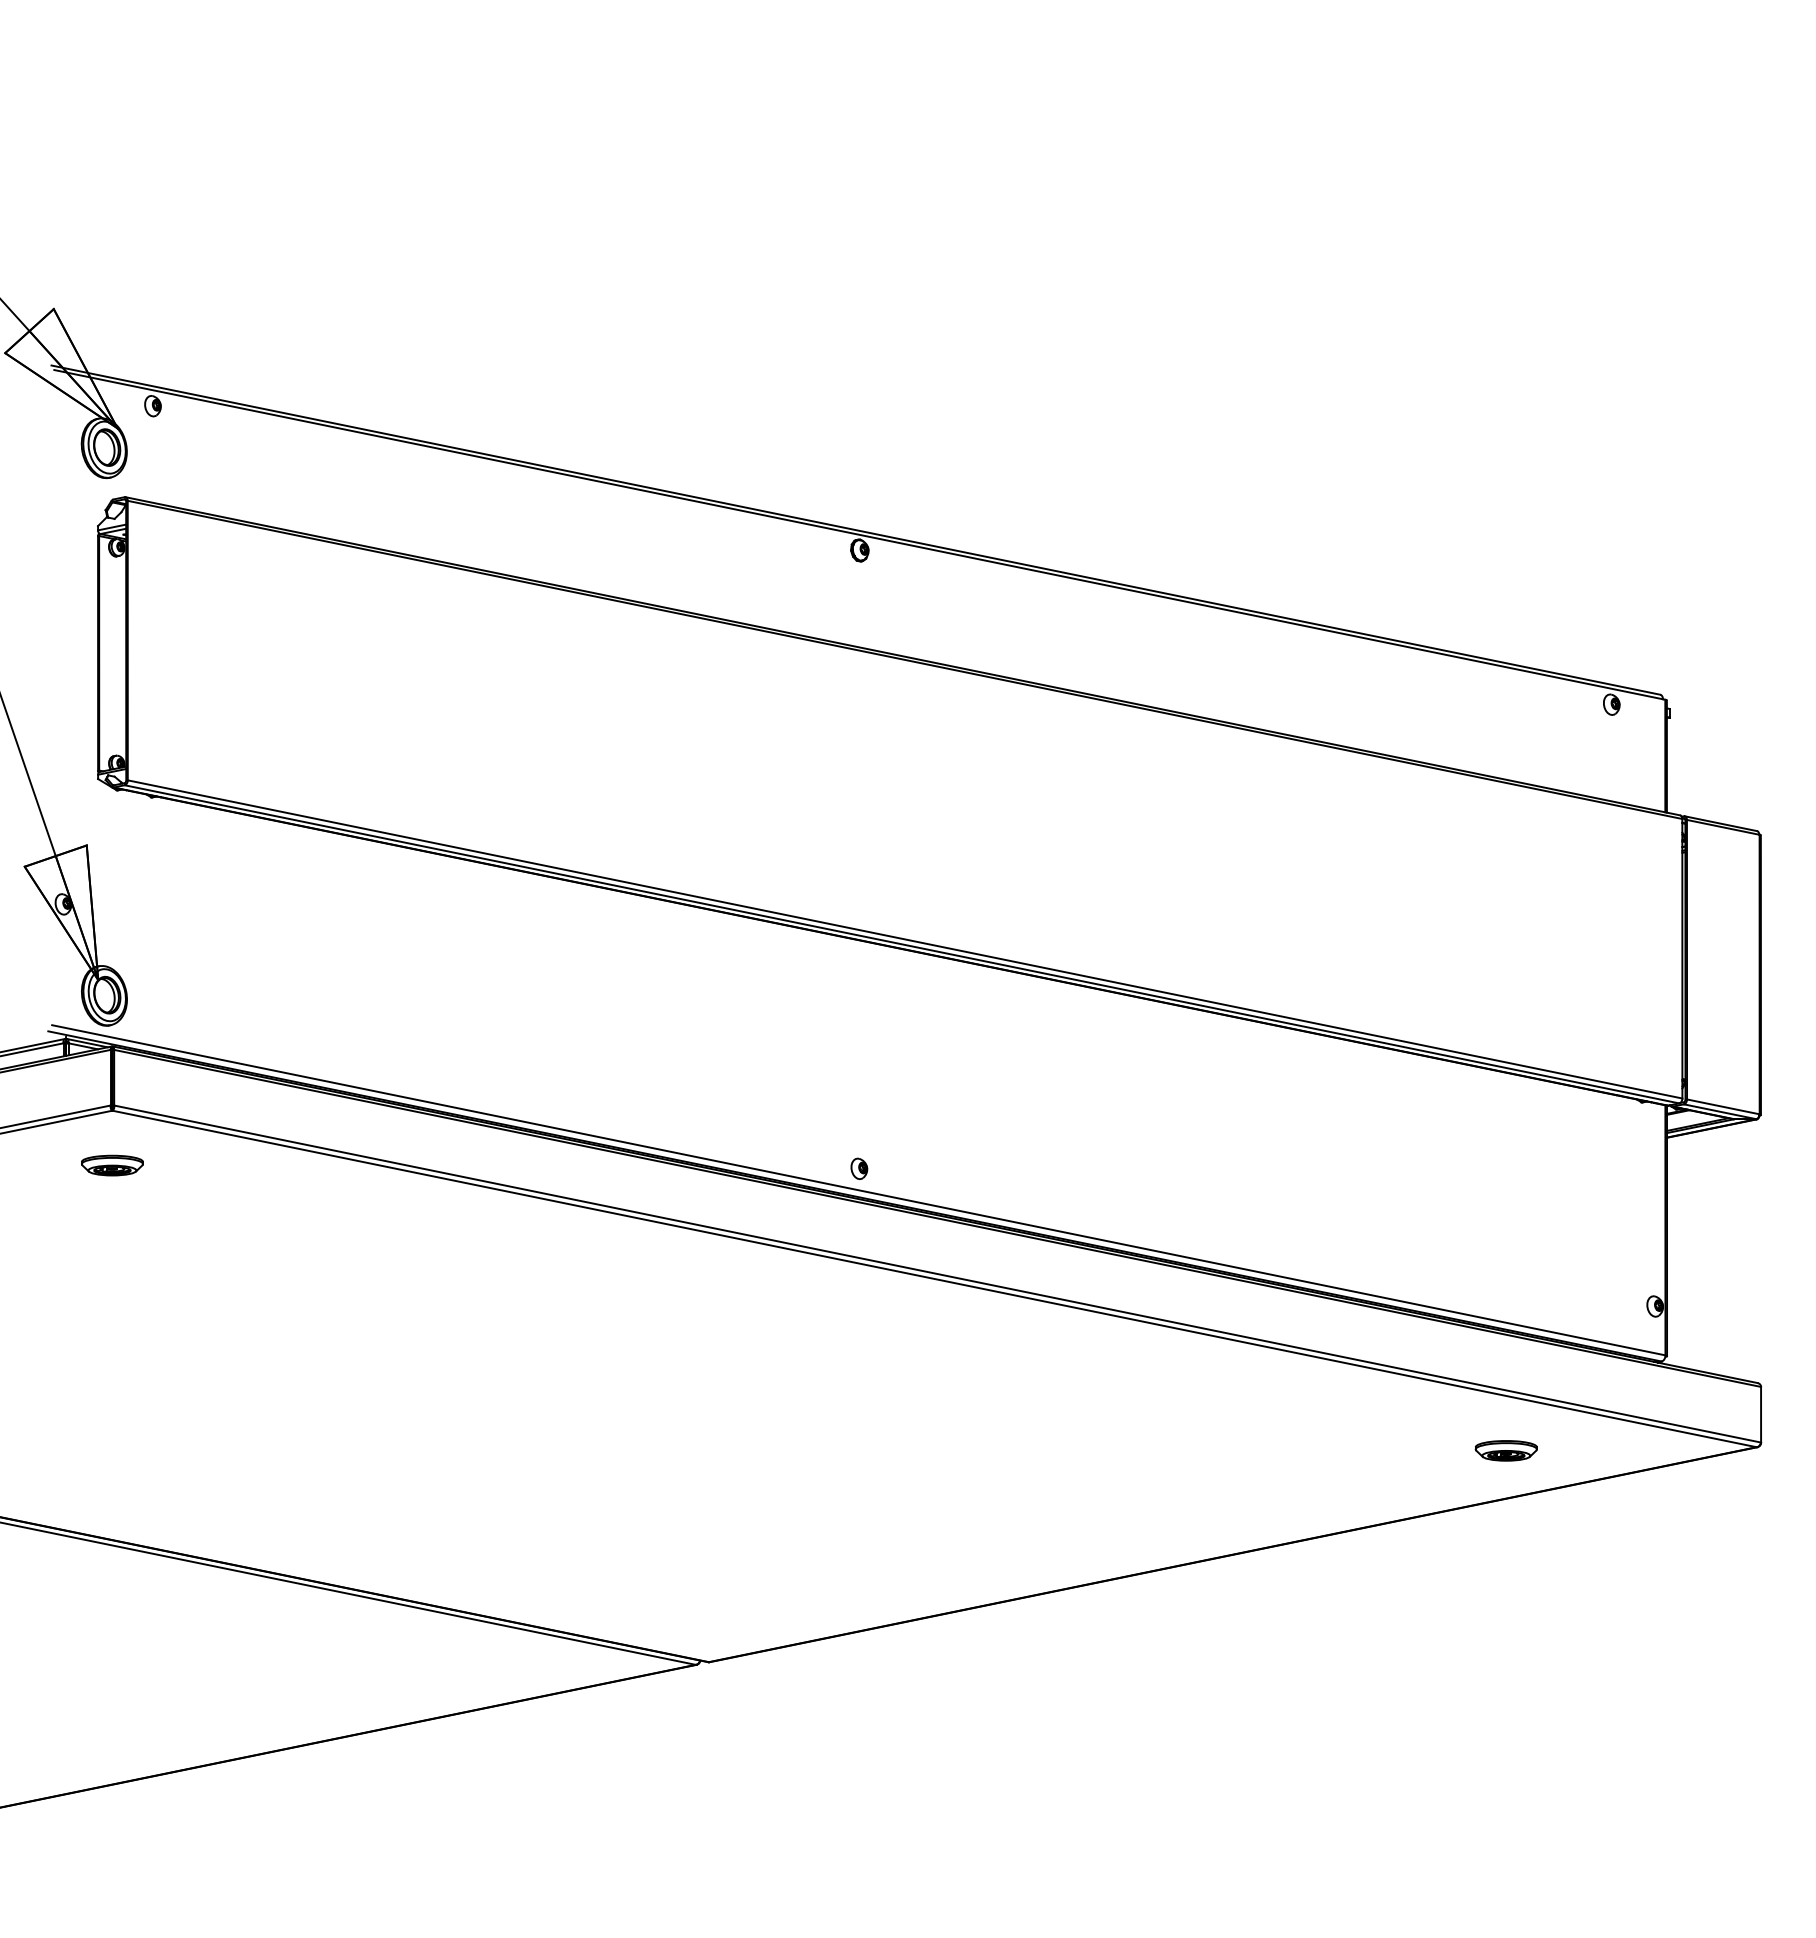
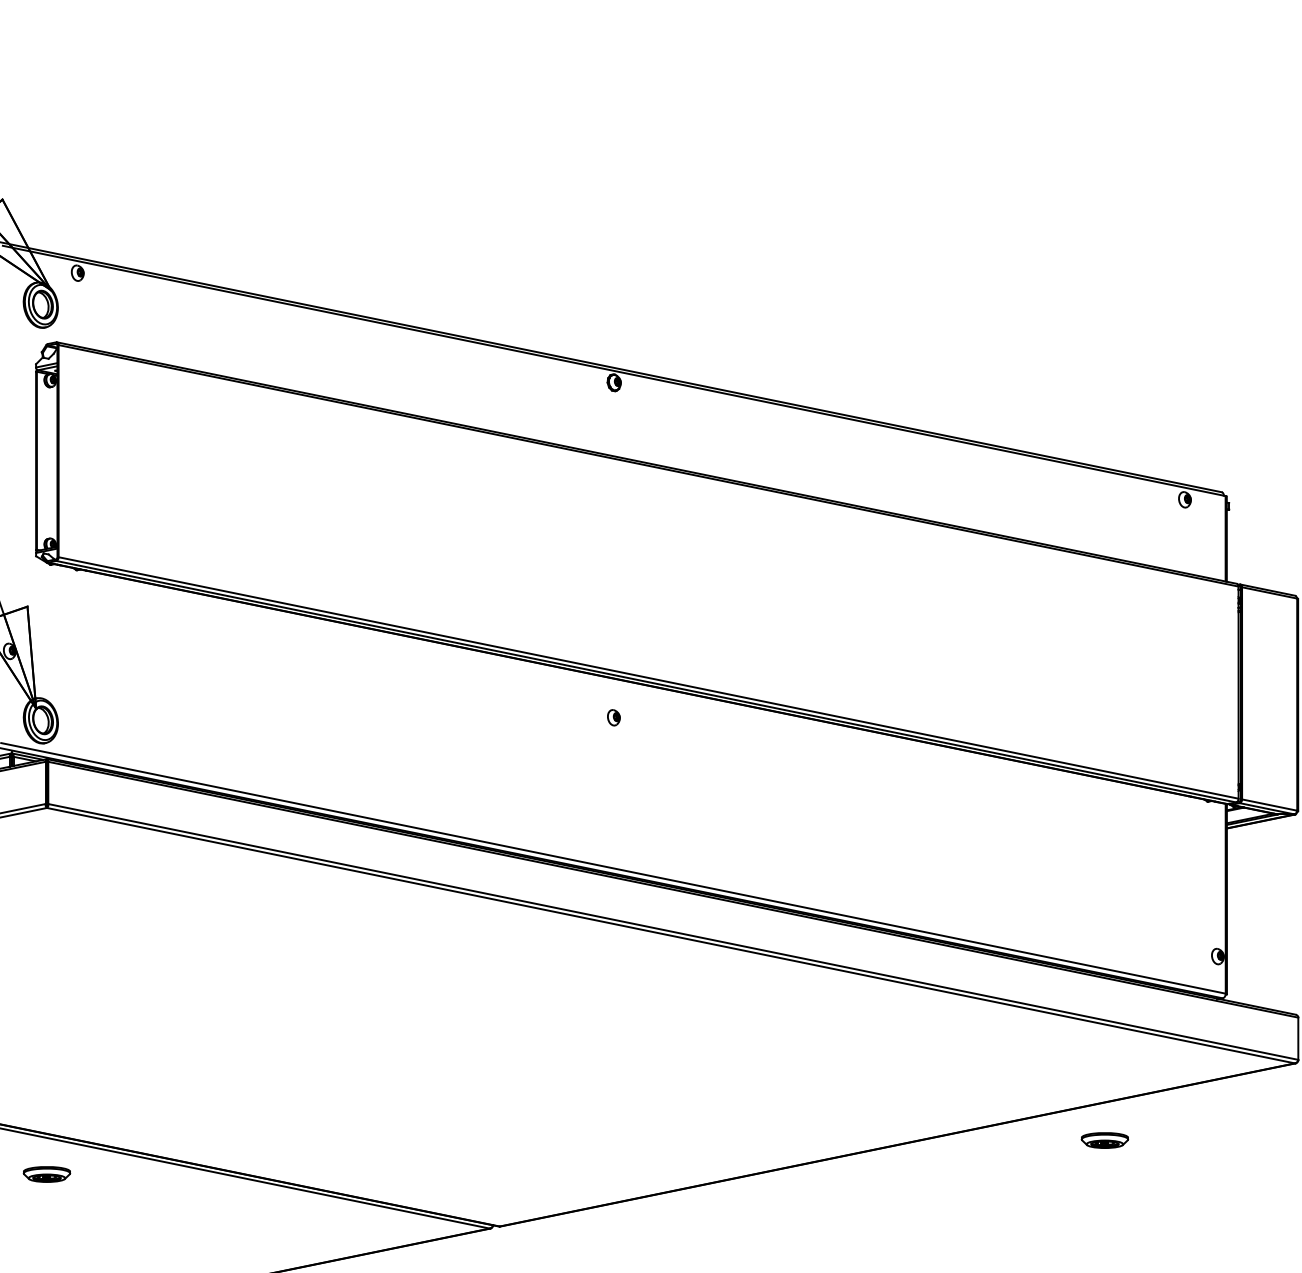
part: (112, 1165) -> (47, 1174), moved
part: (859, 1168) -> (614, 717), moved
part: (1505, 1450) -> (1104, 1140), moved

